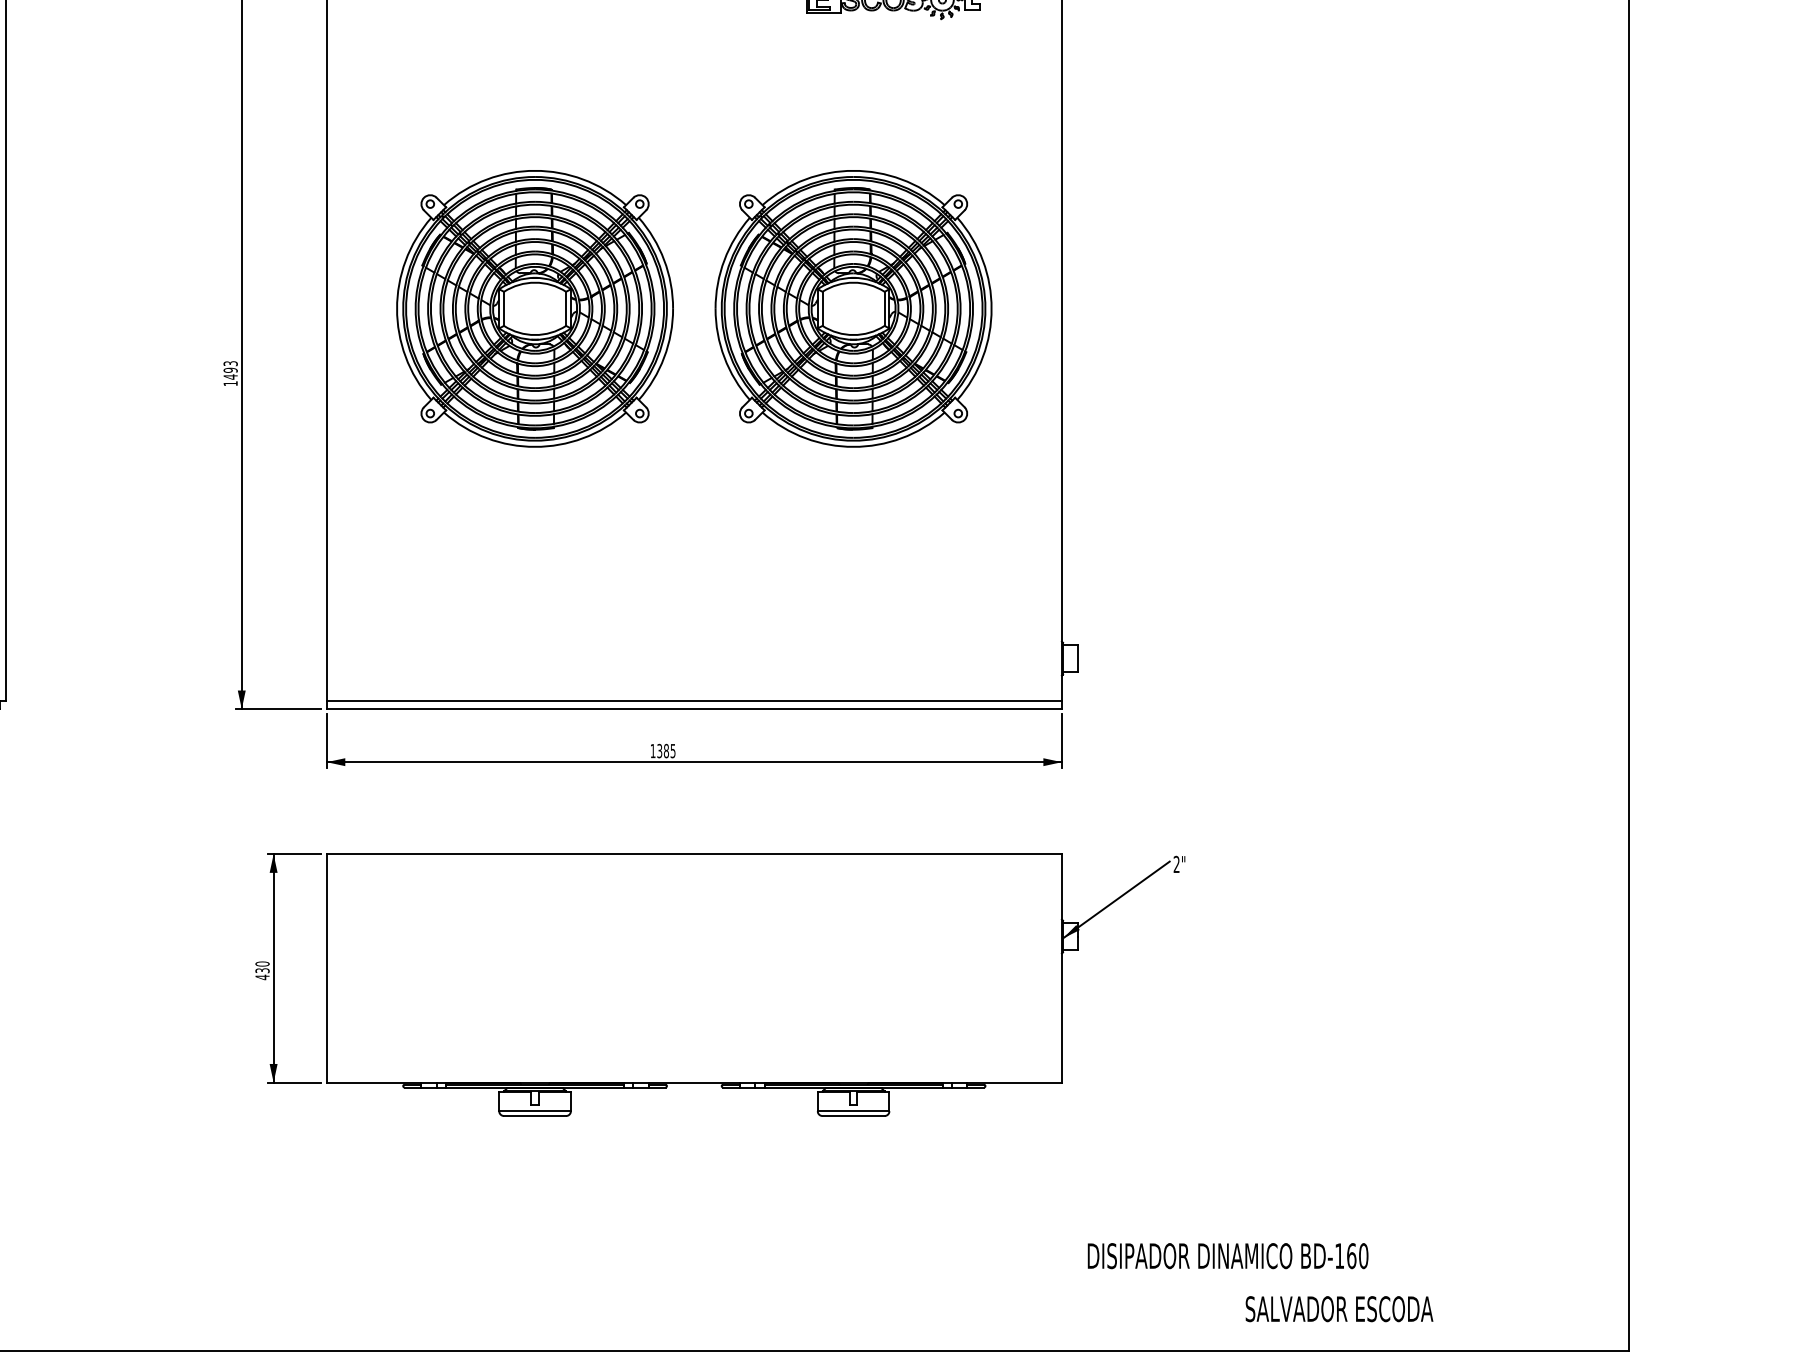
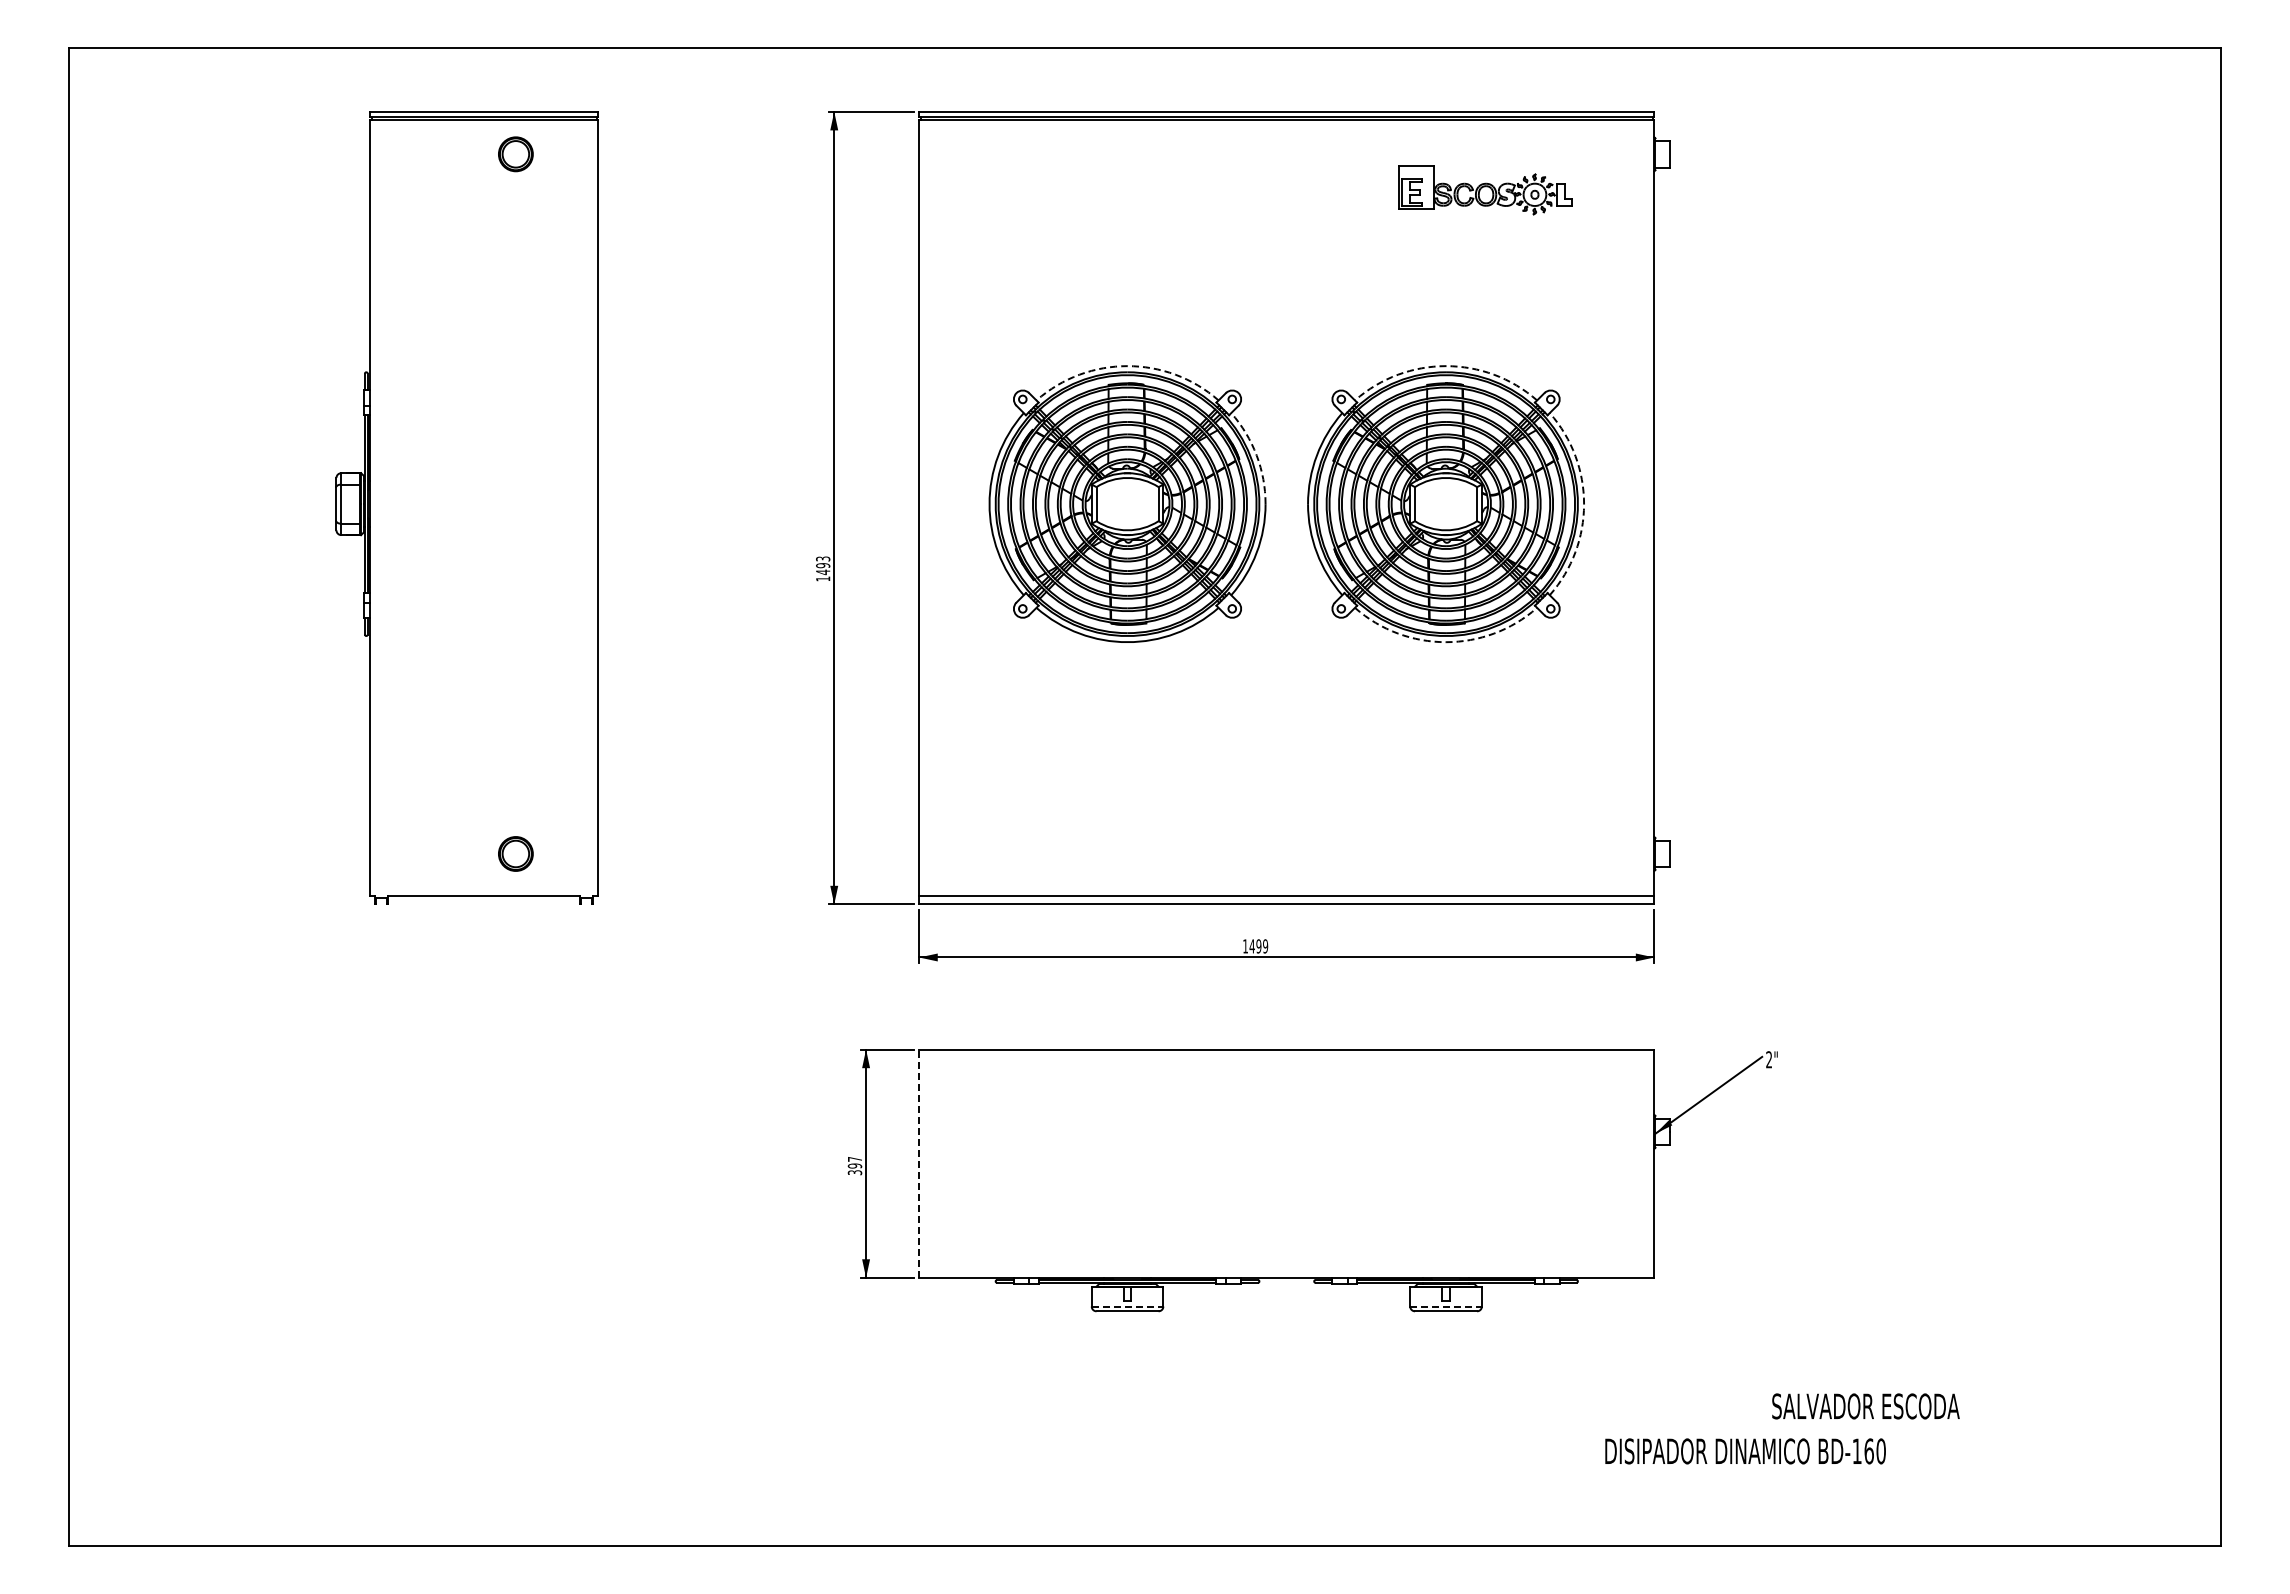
arc: (535, 171) -> (1127, 366), solid -> dashed
arc: (854, 171) -> (1446, 366), solid -> dashed
arc: (664, 260) -> (1256, 455), solid -> dashed
arc: (992, 309) -> (1584, 504), solid -> dashed
arc: (854, 447) -> (1446, 642), solid -> dashed
text: (666, 751) -> (1258, 946), 1385 -> 1499
line: (327, 968) -> (919, 1163), solid -> dashed
text: (262, 970) -> (854, 1165), 430 -> 397
line: (535, 1111) -> (1127, 1306), solid -> dashed
line: (854, 1111) -> (1446, 1306), solid -> dashed
text: (1228, 1256) -> (1745, 1451), moved
text: (1339, 1309) -> (1865, 1406), moved

